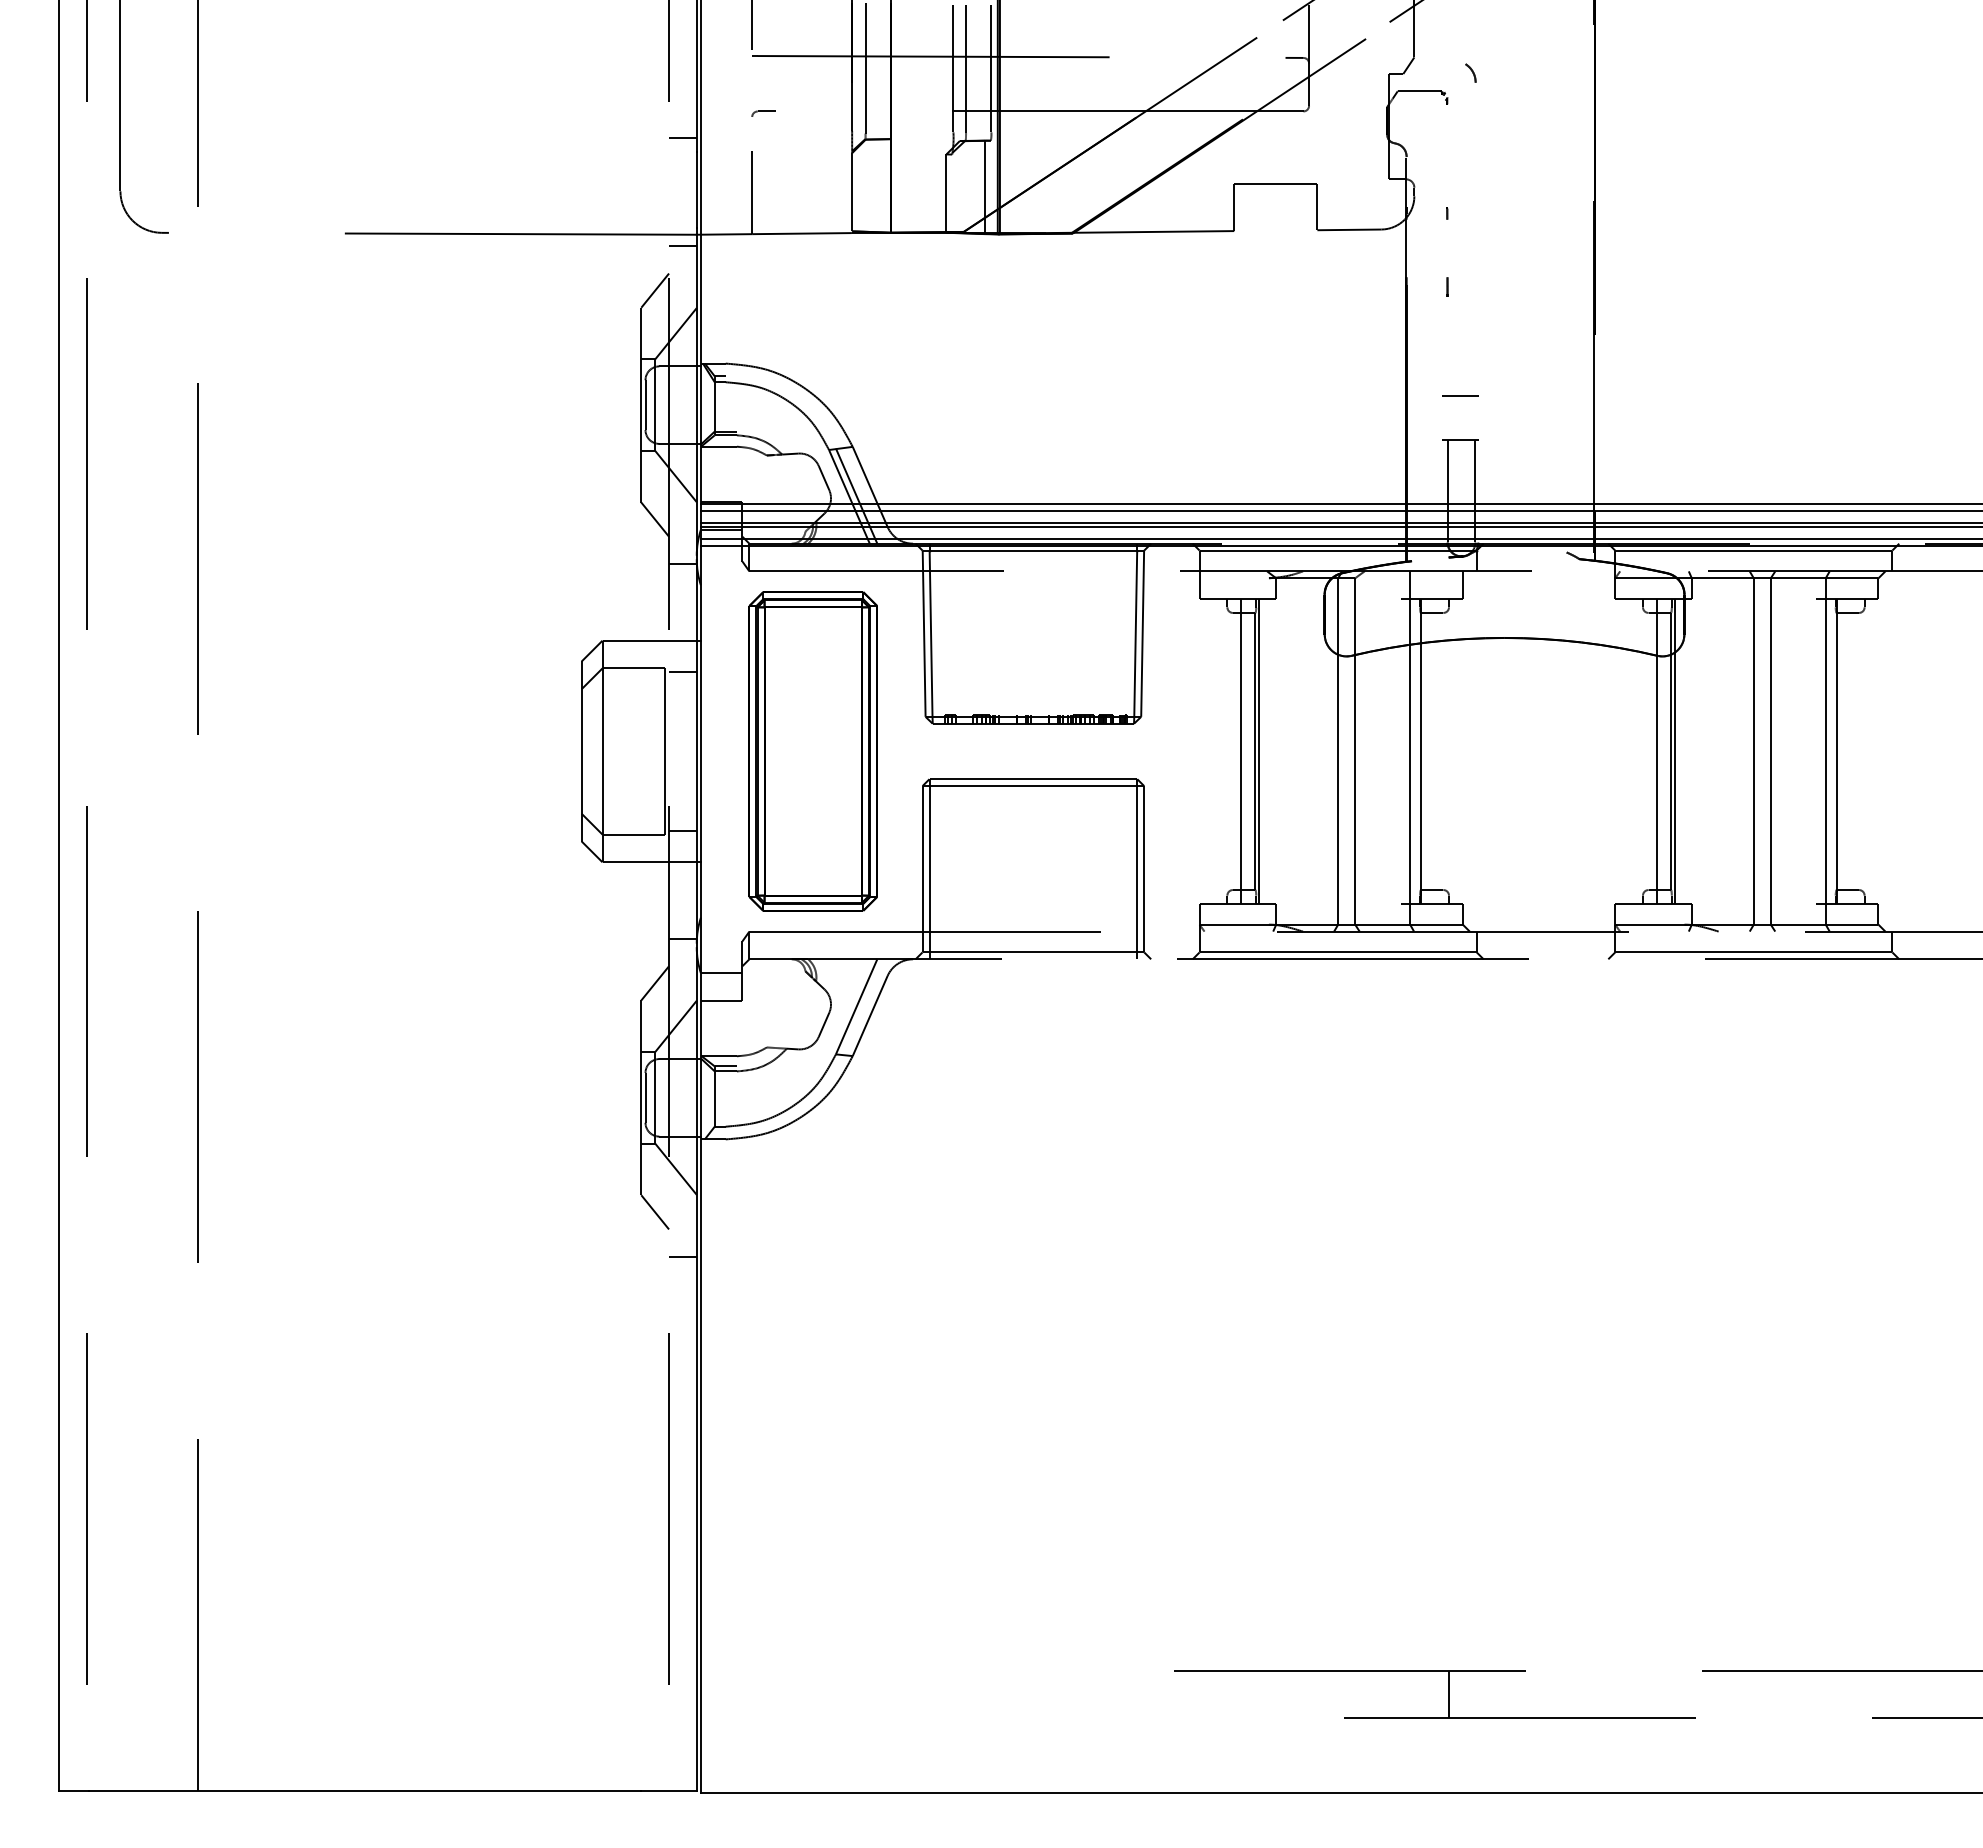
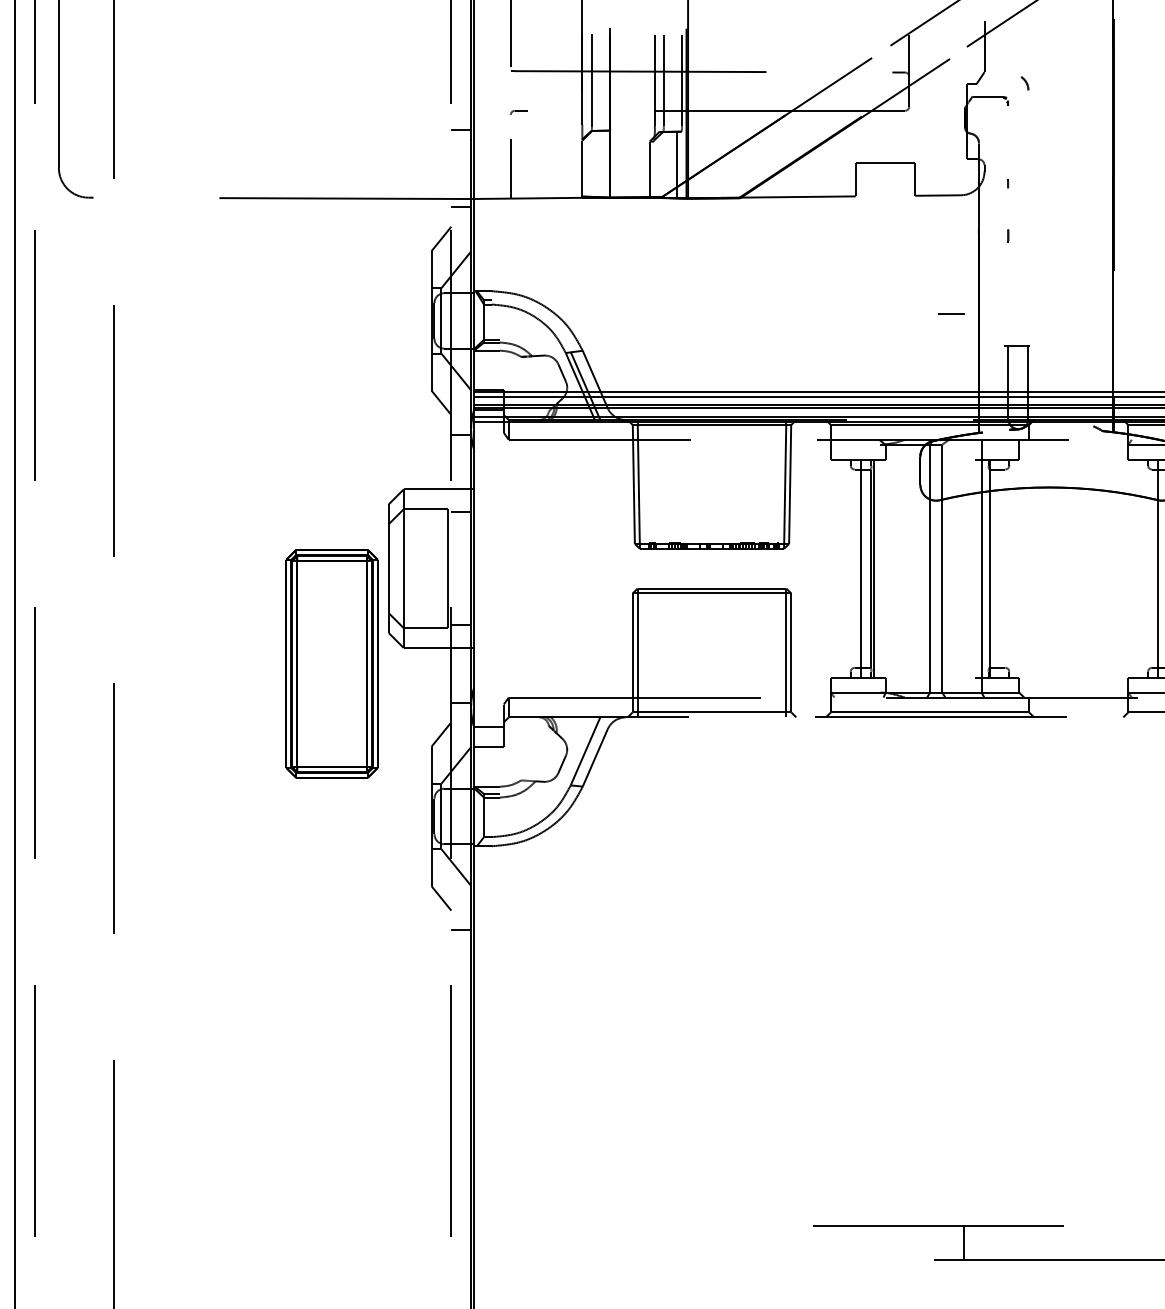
line: (1460, 395) -> (951, 314), moved
part: (812, 751) -> (331, 663), moved
line: (1449, 1693) -> (963, 1242), moved

